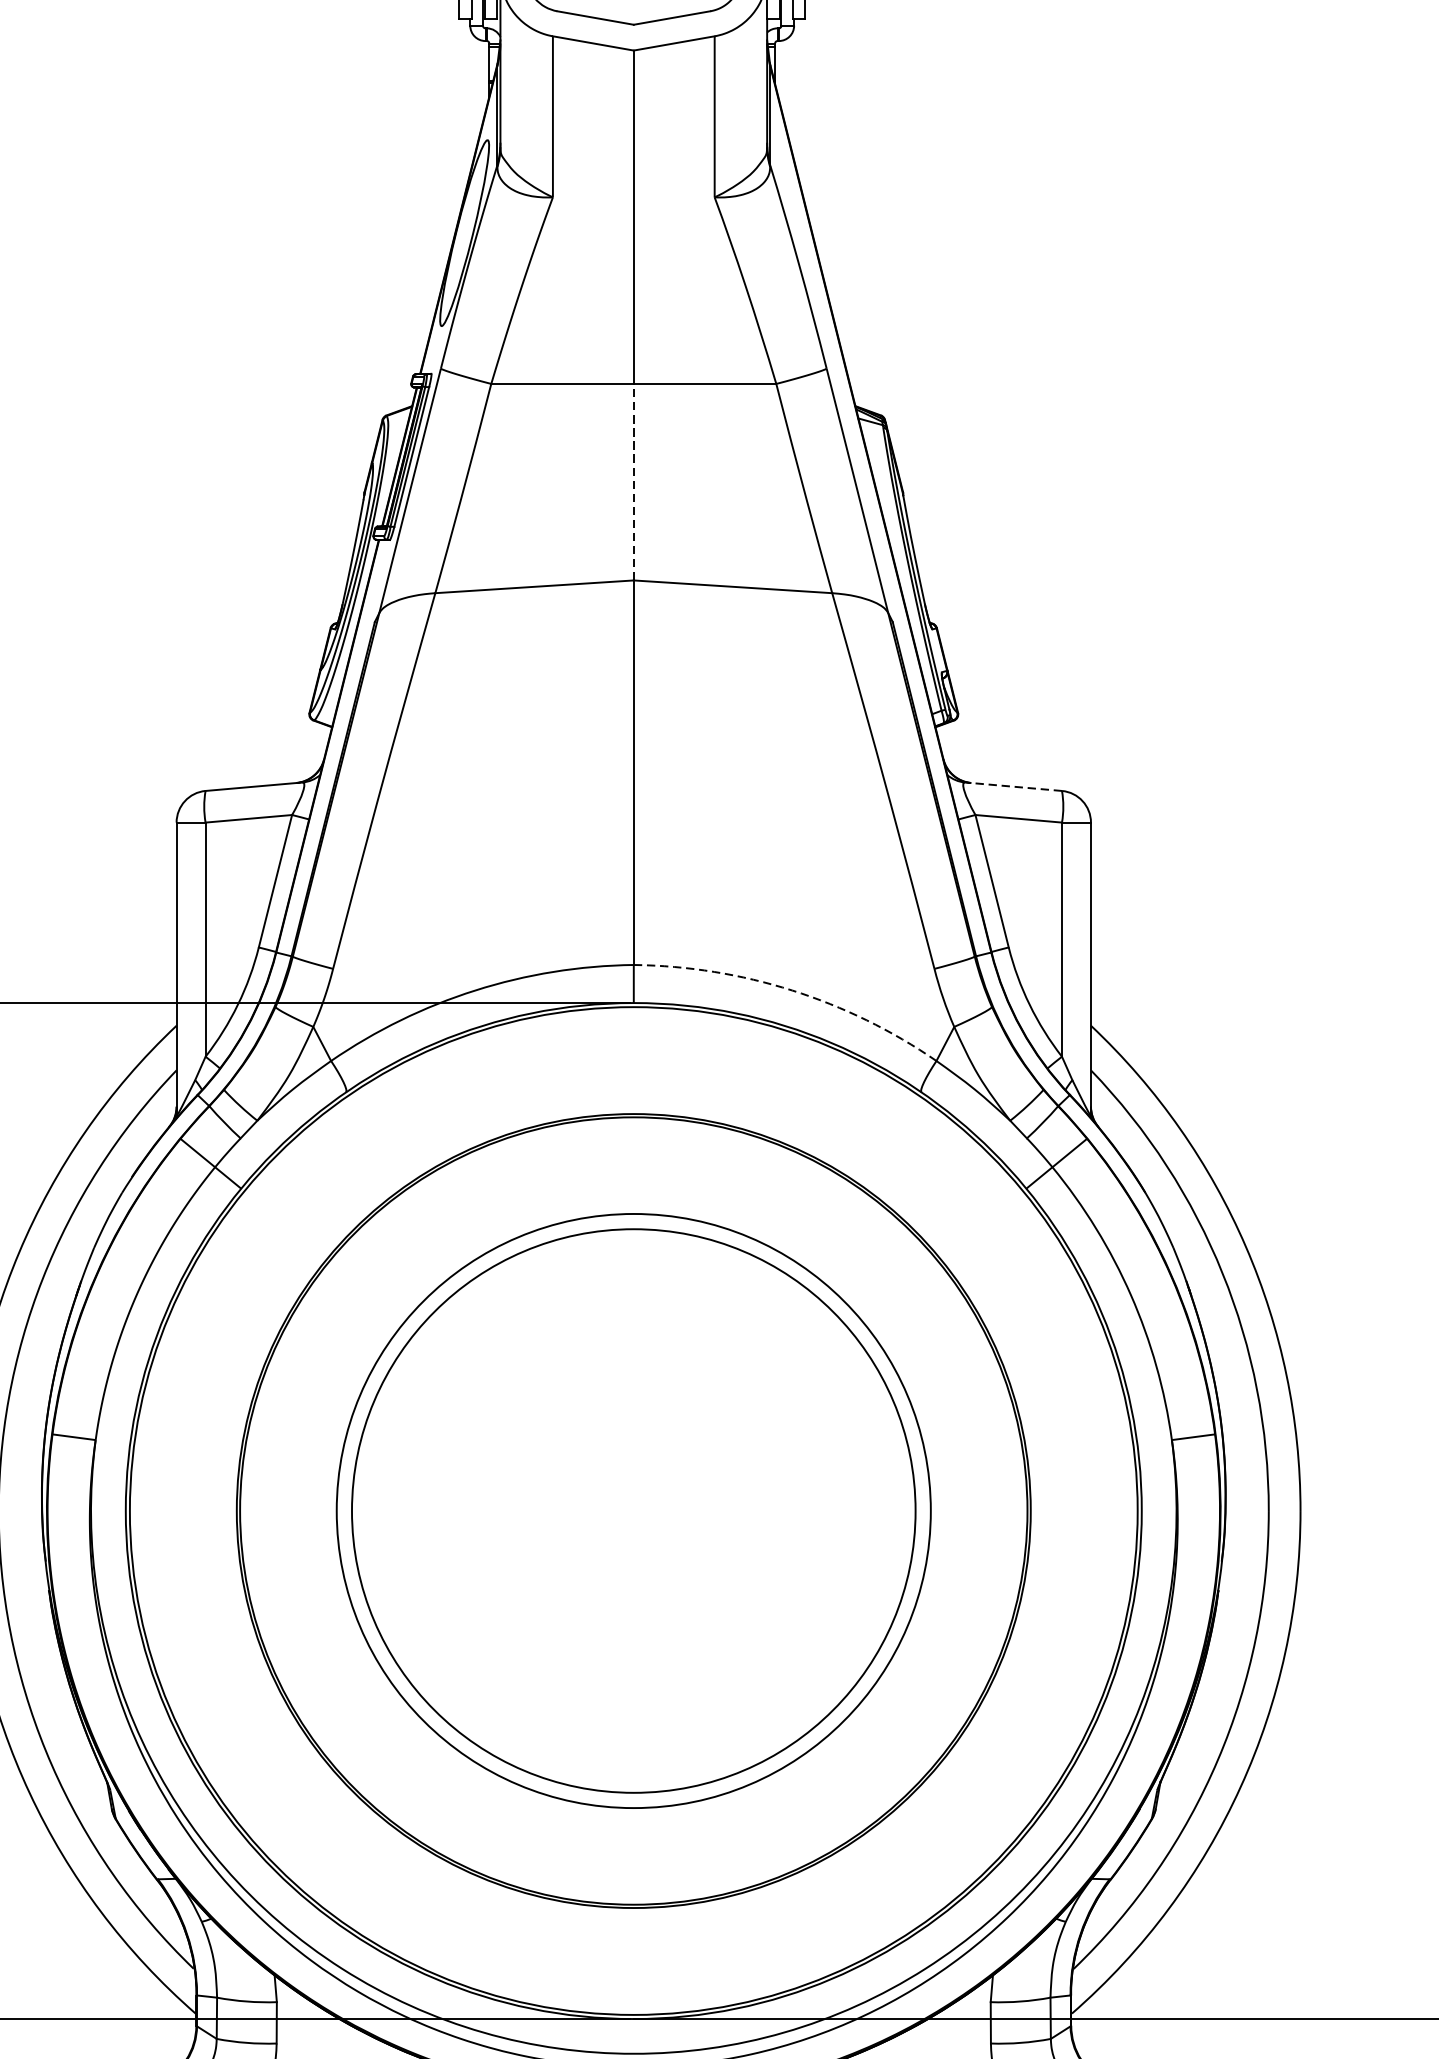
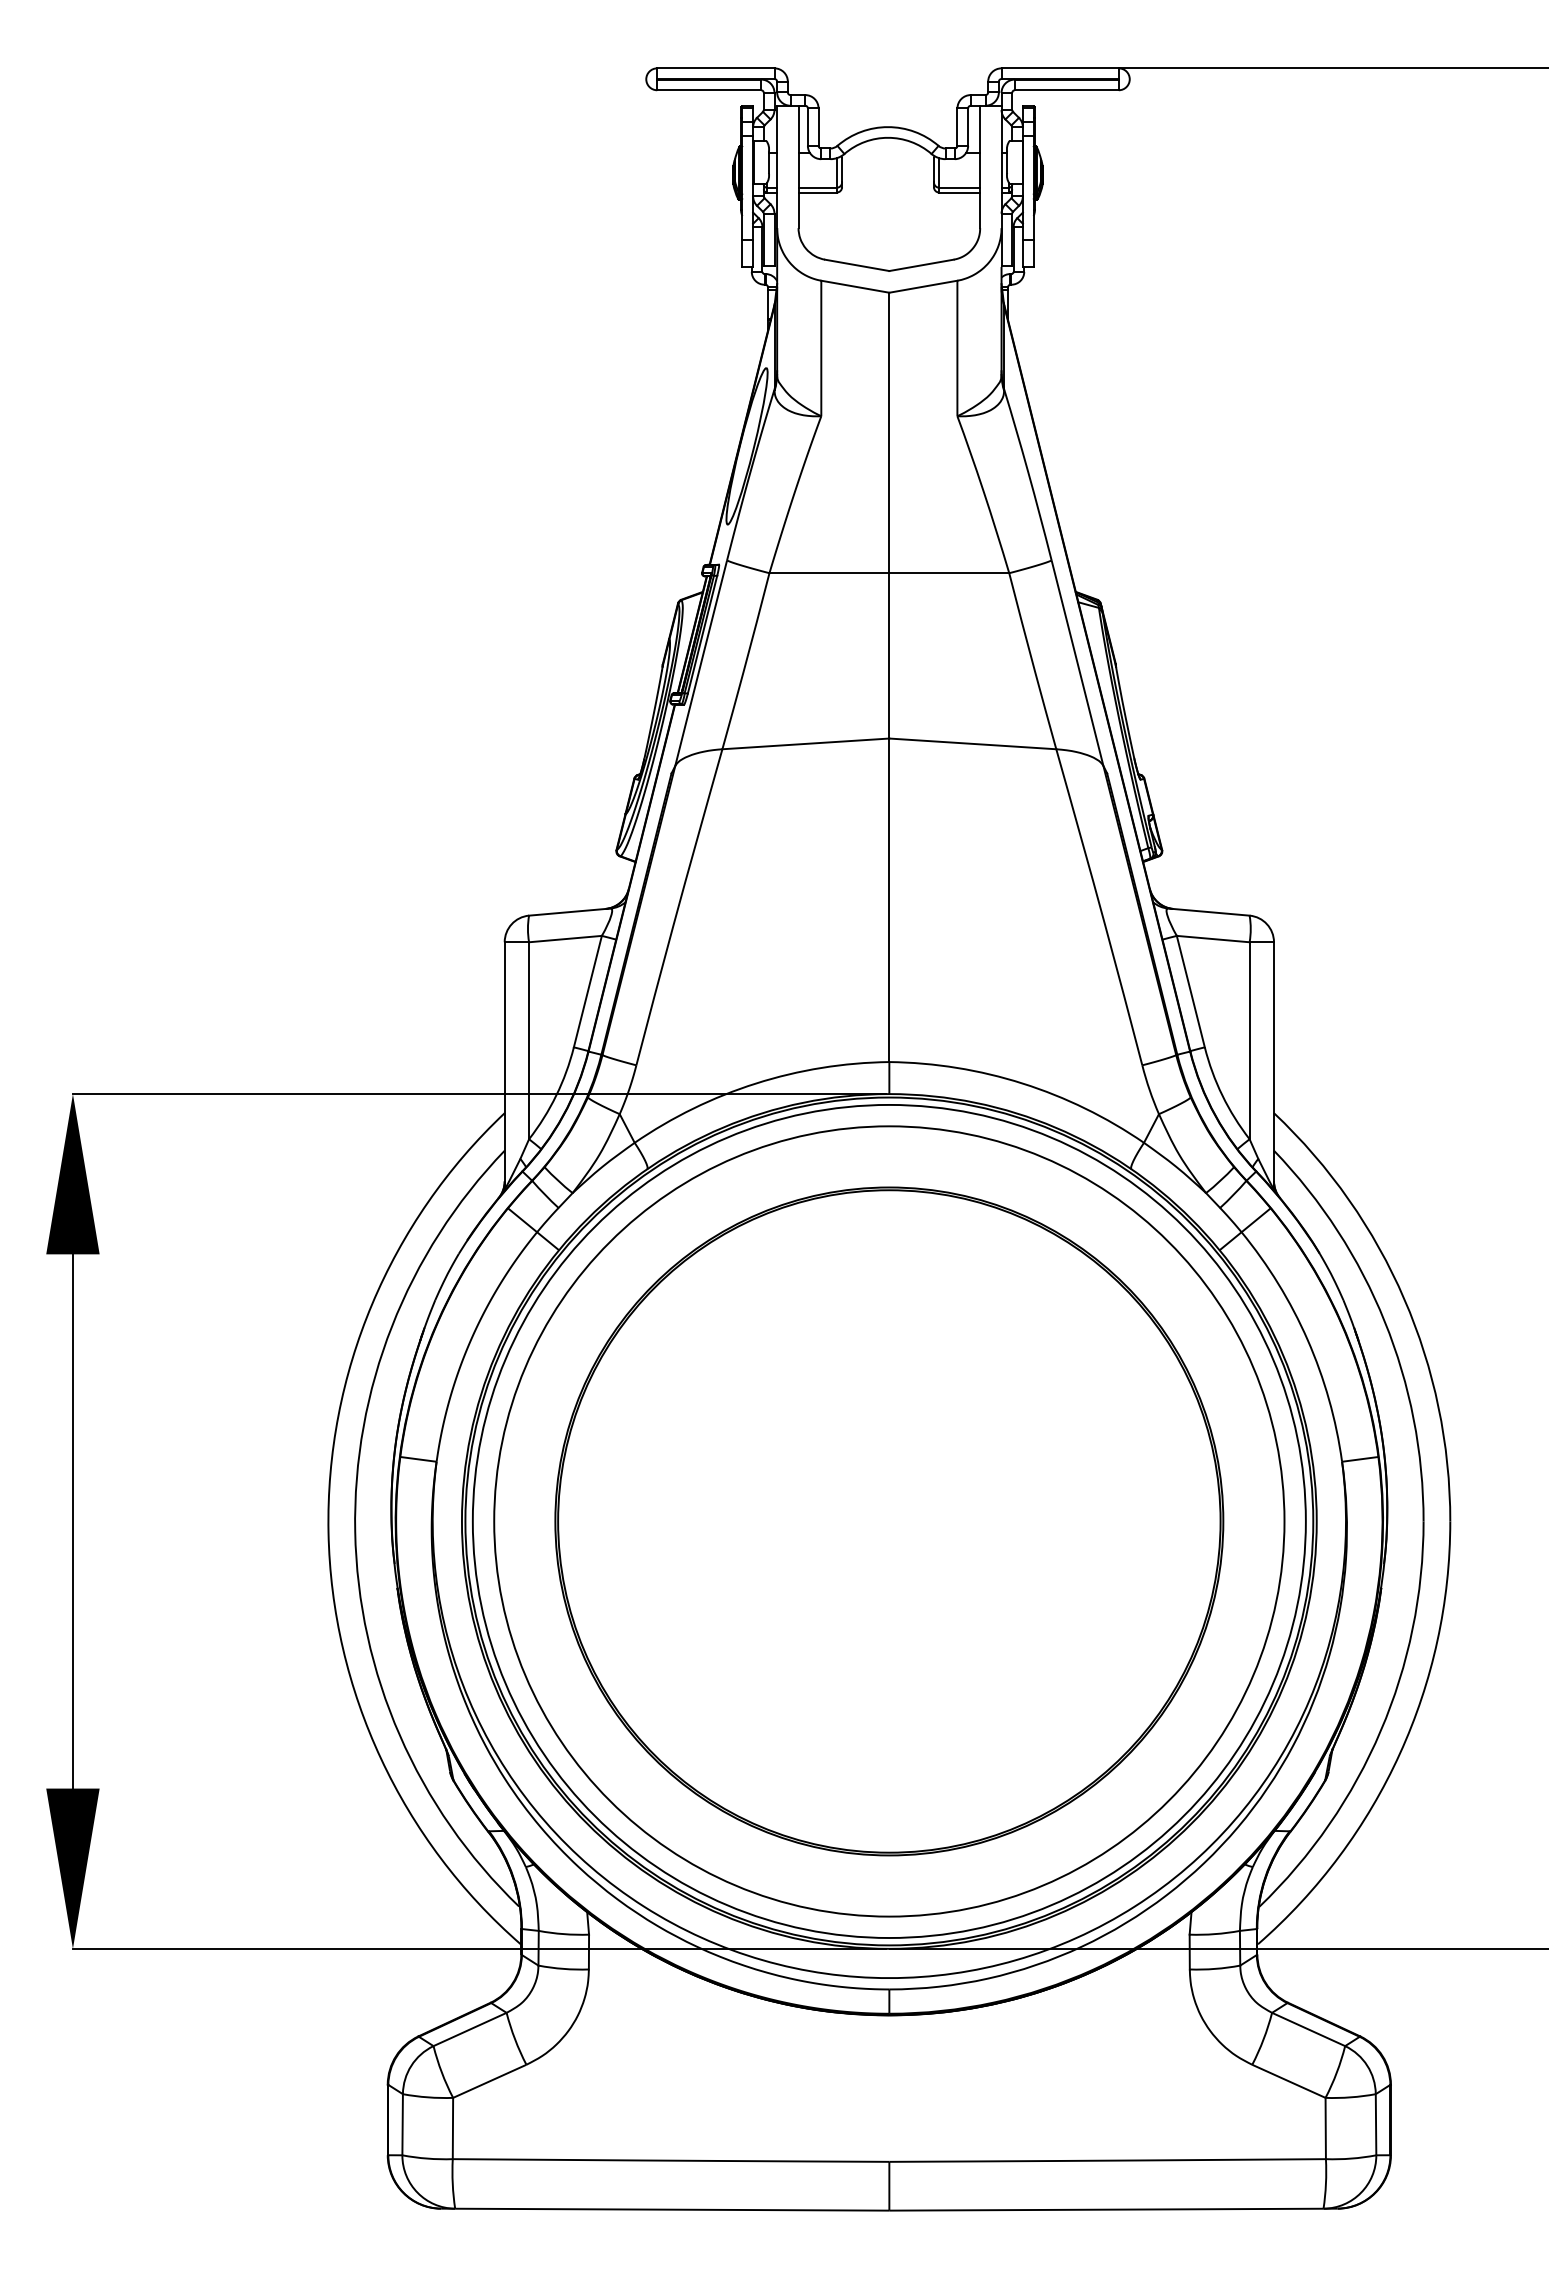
line: (633, 481) -> (889, 655), dashed -> solid
line: (1013, 787) -> (1208, 912), dashed -> solid
arc: (792, 990) -> (1022, 1083), dashed -> solid
circle: (632, 1509) -> (888, 1520), size x1.67
circle: (633, 1511) -> (889, 1521), size x1.67

